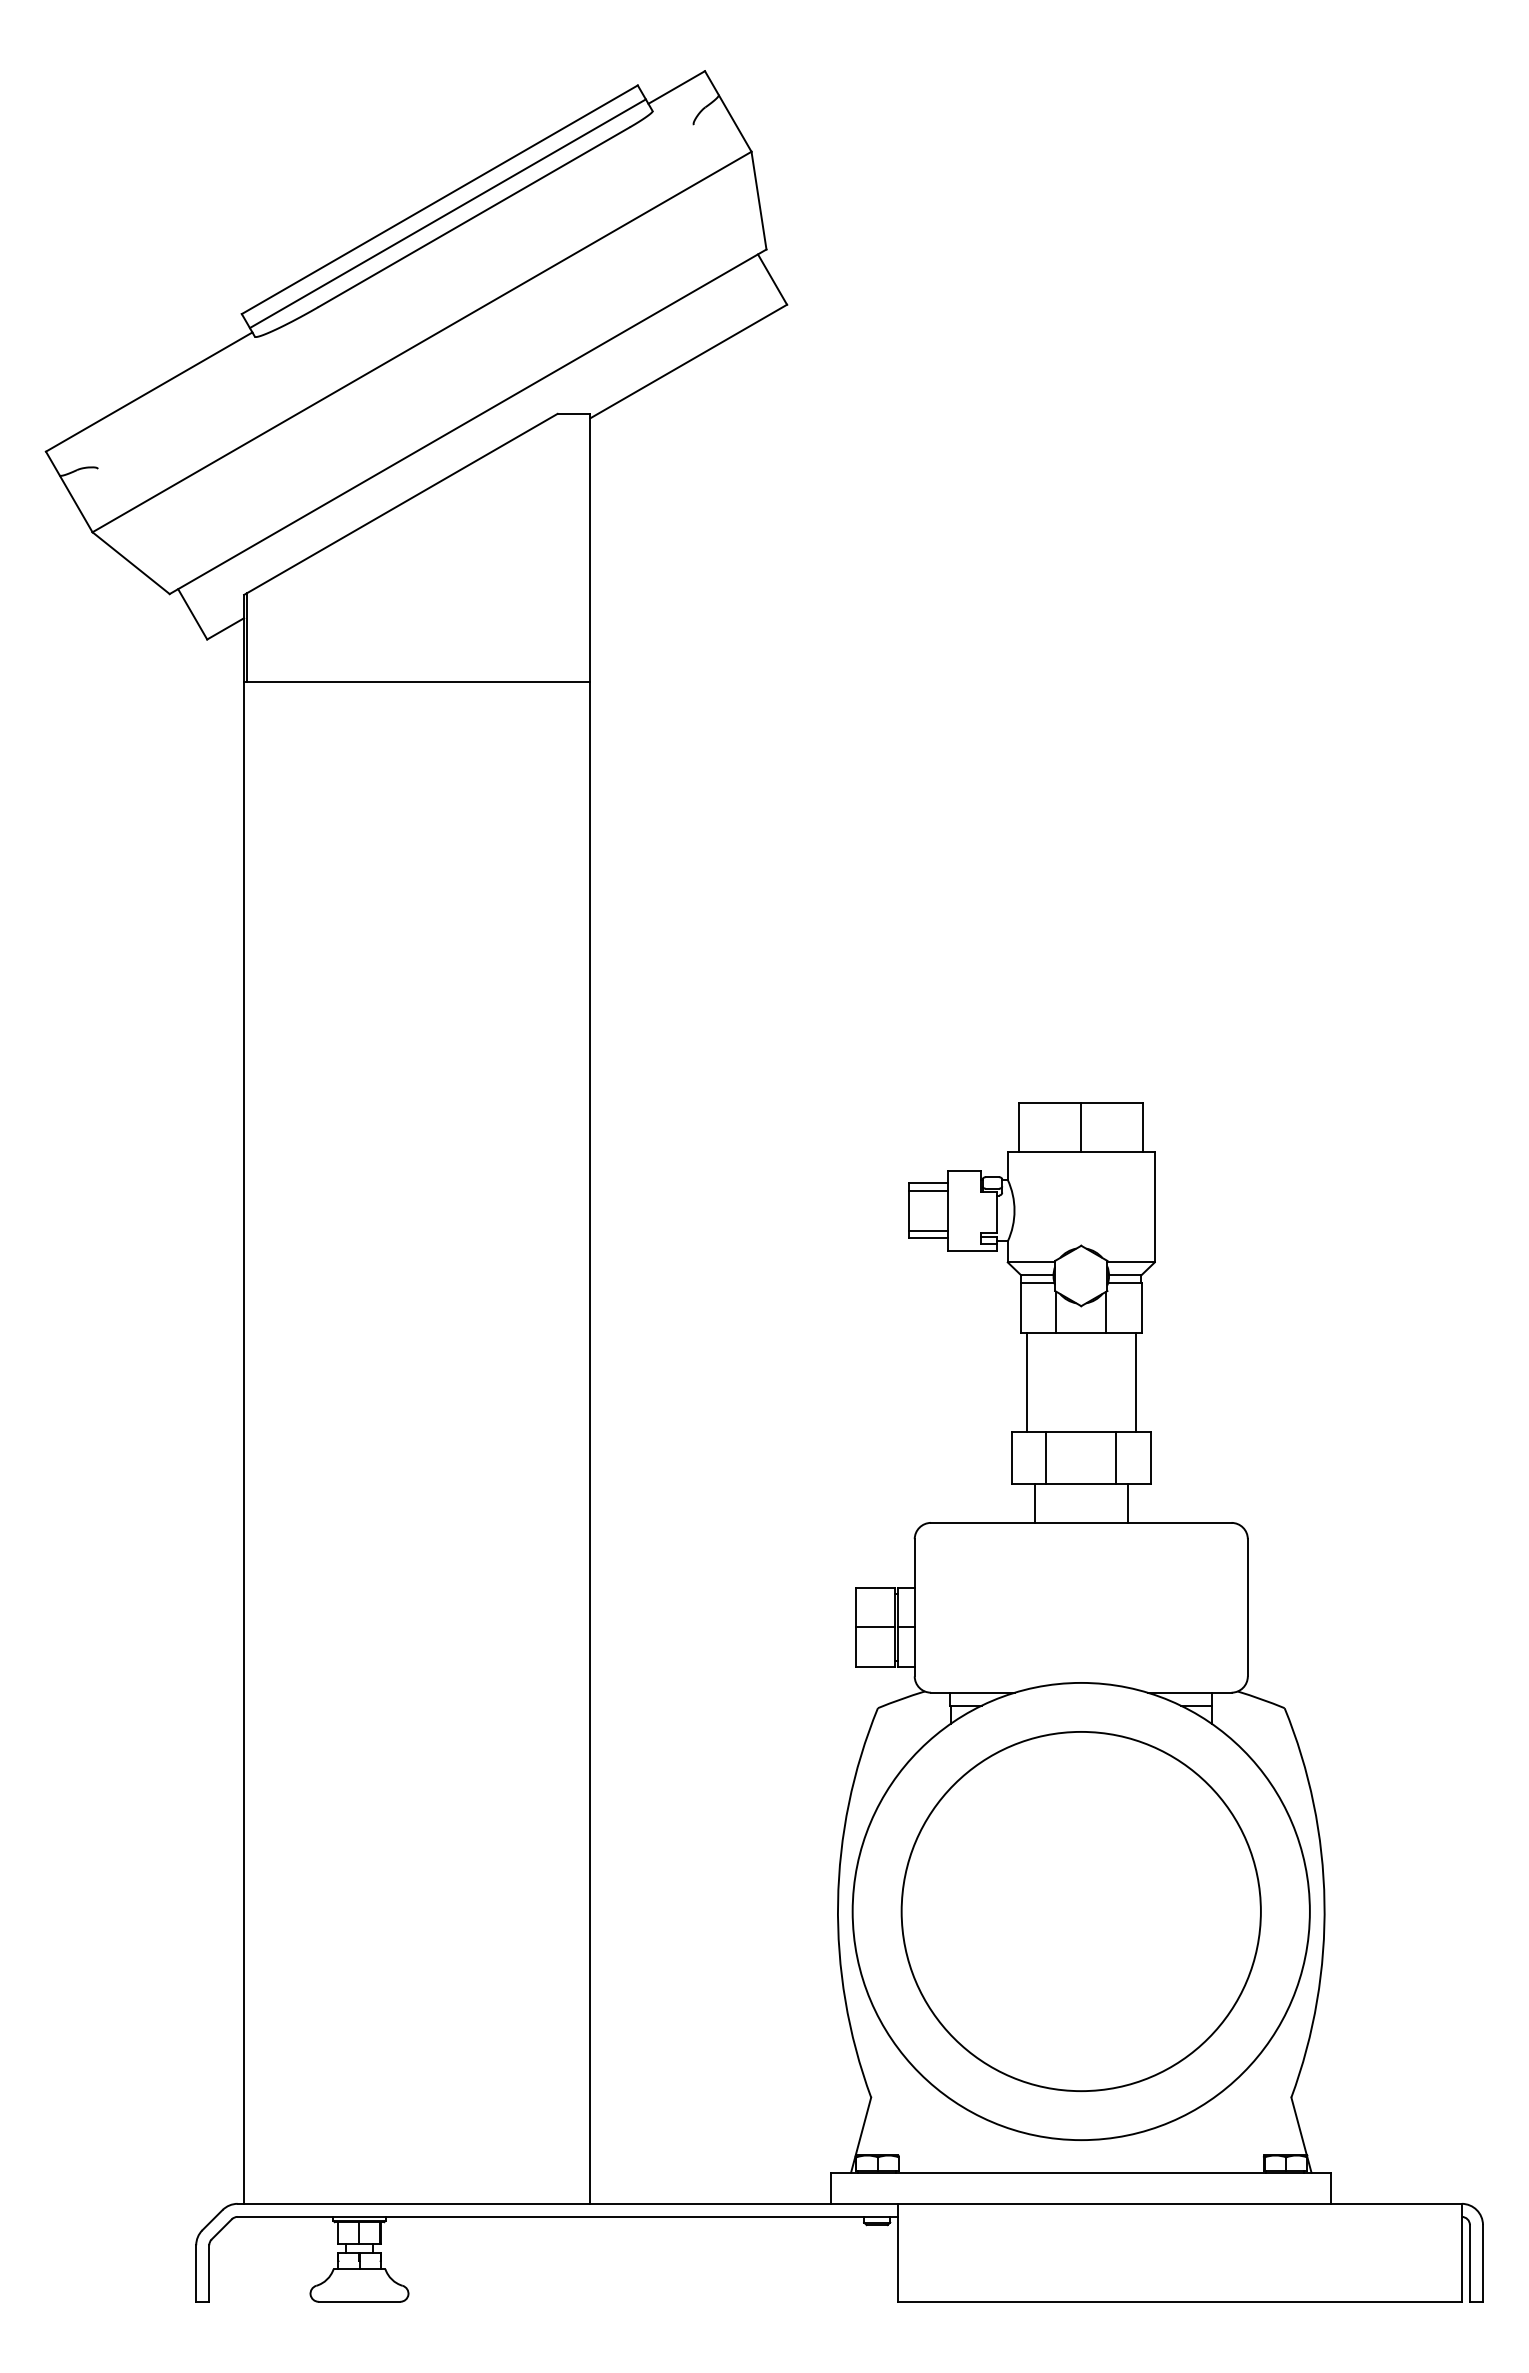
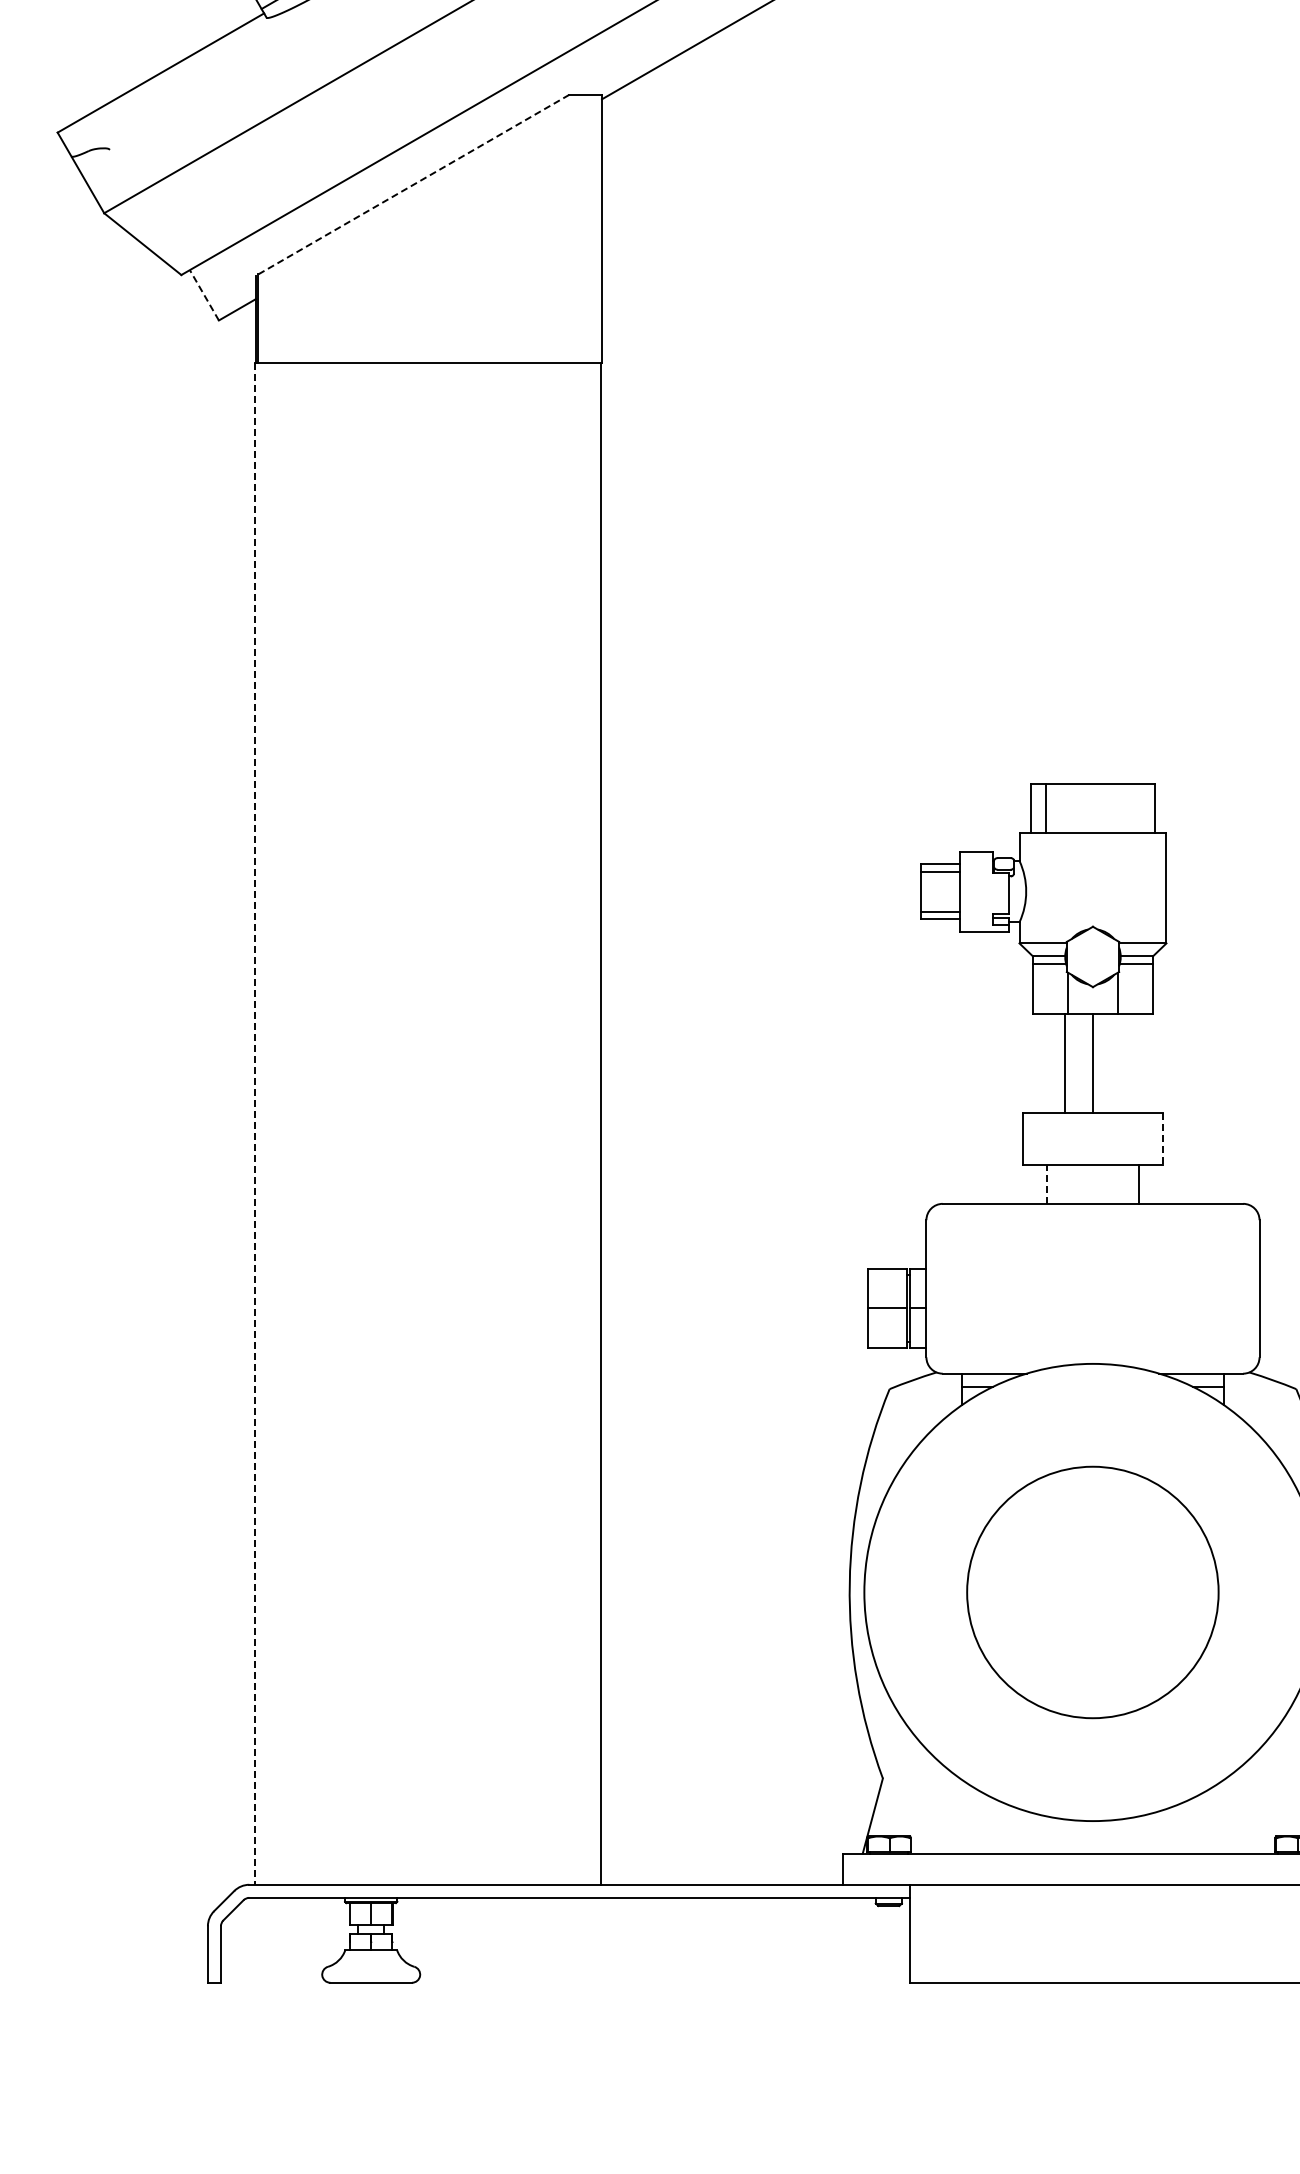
line: (400, 504) -> (412, 185), solid -> dashed
line: (192, 613) -> (204, 294), solid -> dashed
line: (1081, 1127) -> (1046, 808), moved
line: (1026, 1381) -> (1092, 1062), moved
line: (1135, 1381) -> (1065, 1062), moved
line: (243, 1443) -> (255, 1124), solid -> dashed
line: (1046, 1457) -> (1058, 1138), removed
line: (1116, 1457) -> (1128, 1138), removed
line: (1151, 1458) -> (1163, 1139), solid -> dashed
line: (1034, 1503) -> (1046, 1184), solid -> dashed
circle: (1080, 1911) -> (1092, 1592), size x0.7

